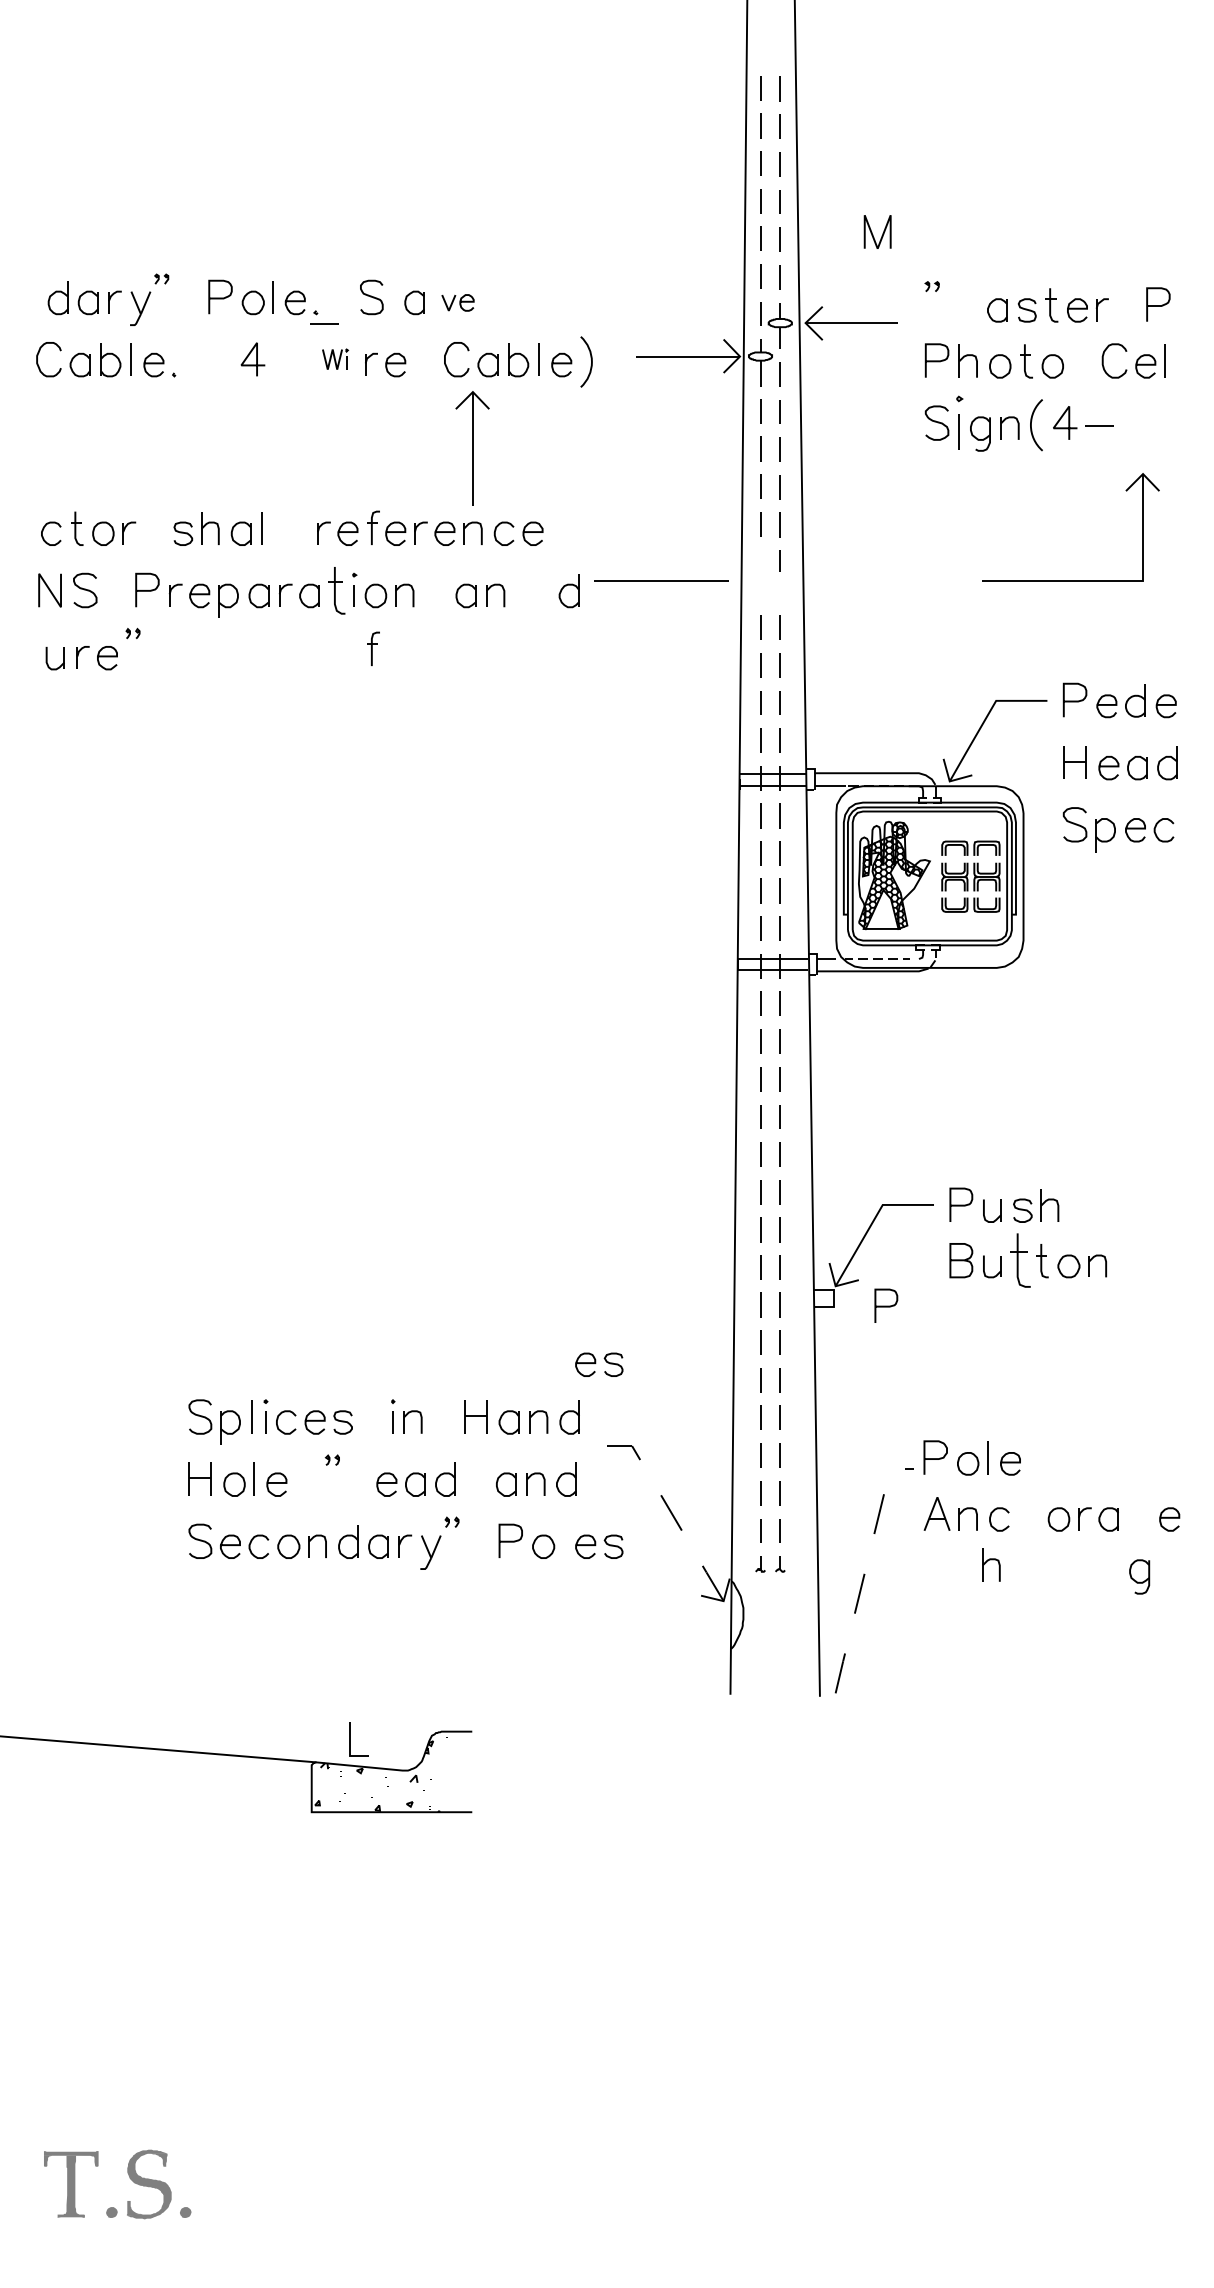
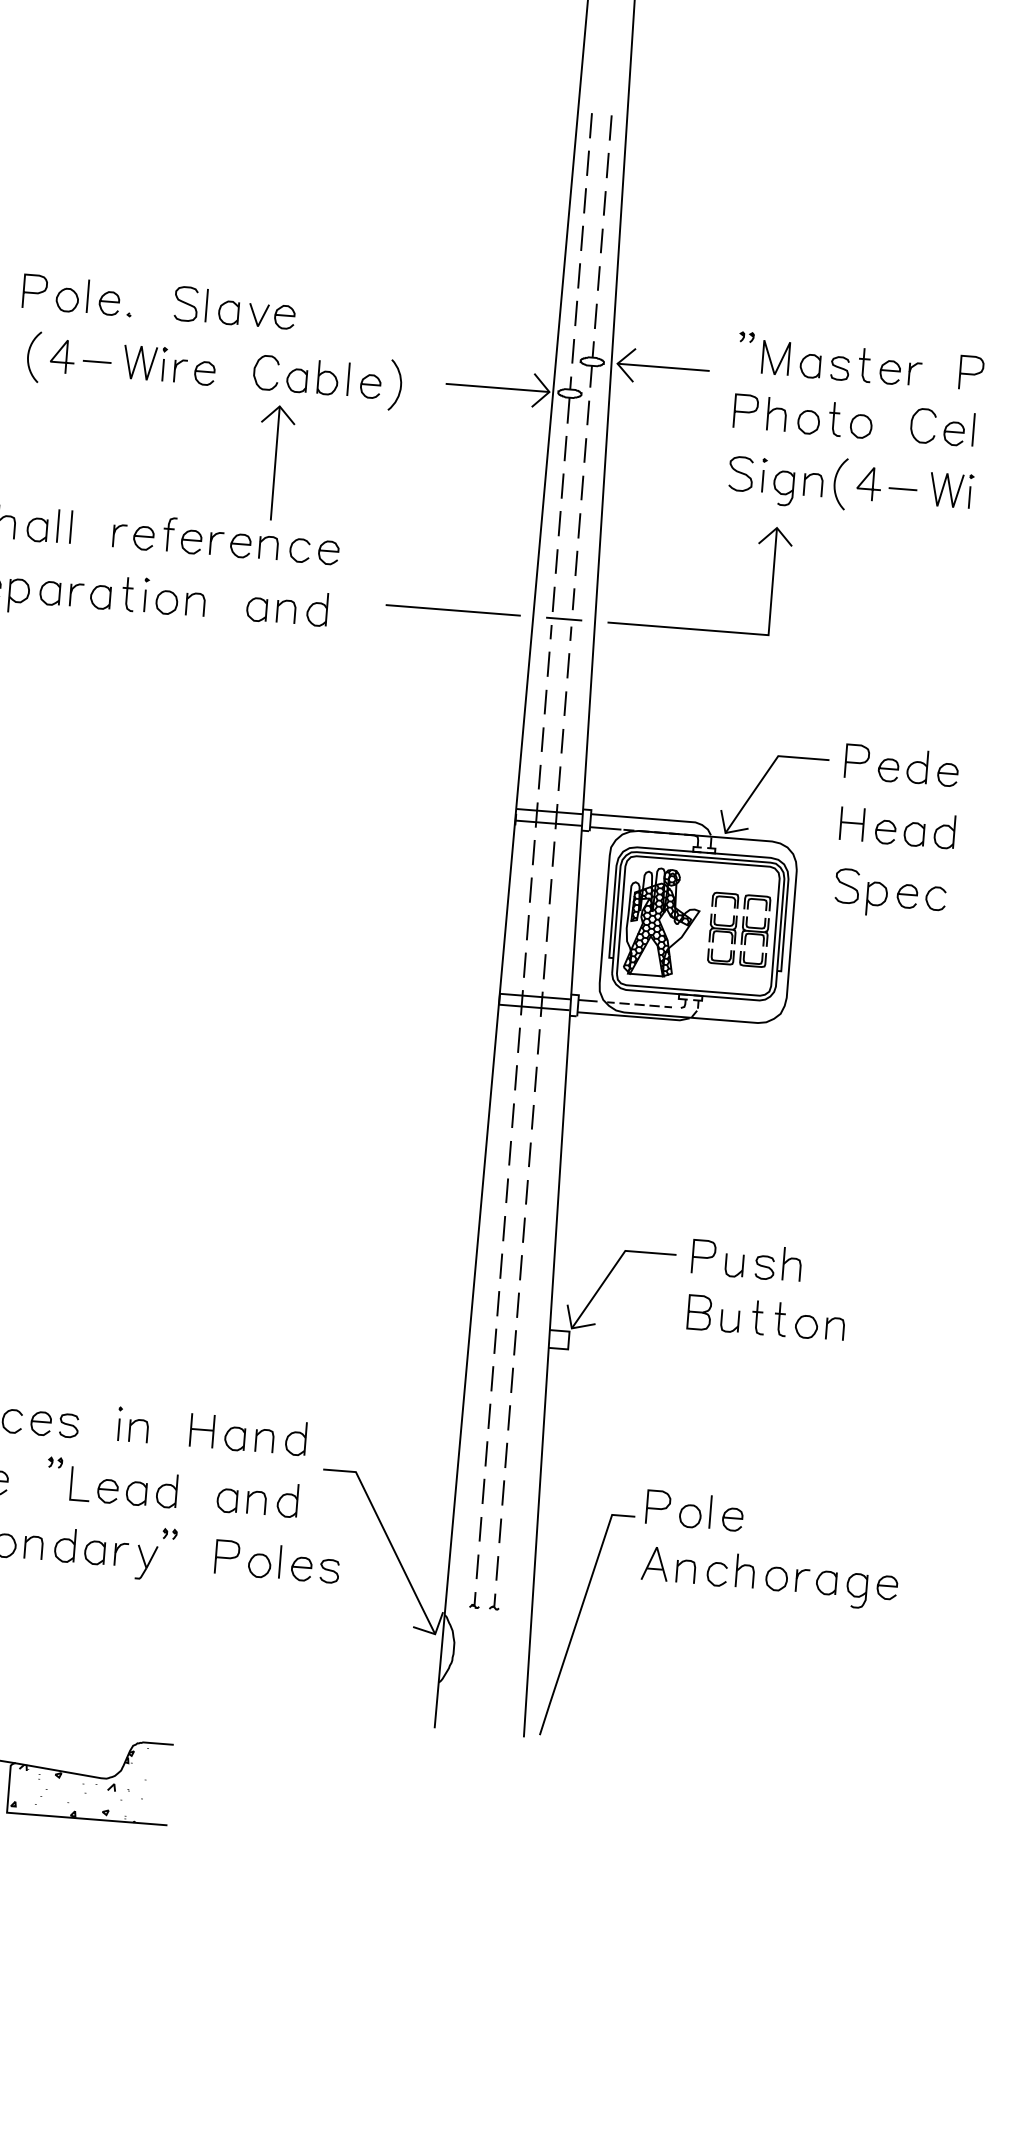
line: (873, 234) -> (771, 360), moved
line: (391, 297) -> (205, 305), added
part: (457, 302) -> (271, 315), size x1.43
line: (324, 323) -> (96, 361), moved
part: (335, 359) -> (145, 363), size x1.67
arc: (219, 361) -> (28, 356), added
part: (959, 422) -> (763, 475), size x0.62
part: (1147, 422) -> (951, 489), added
line: (274, 528) -> (70, 527), added
part: (772, 575) -> (564, 613), added
part: (1070, 580) -> (696, 628), moved
part: (337, 590) -> (128, 594), size x0.71
part: (568, 591) -> (316, 609), moved
part: (373, 648) -> (160, 654), removed
part: (1020, 1261) -> (758, 1318), size x0.62
curve: (886, 1305) -> (621, 1351), removed
part: (599, 1364) -> (329, 1388), removed
line: (669, 1509) -> (388, 1538), dashed -> solid
line: (563, 1541) -> (279, 1562), added
part: (991, 1564) -> (745, 1570), moved
line: (865, 1569) -> (579, 1613), dashed -> solid
part: (1139, 1576) -> (856, 1590), moved
line: (350, 1739) -> (71, 1483), moved

